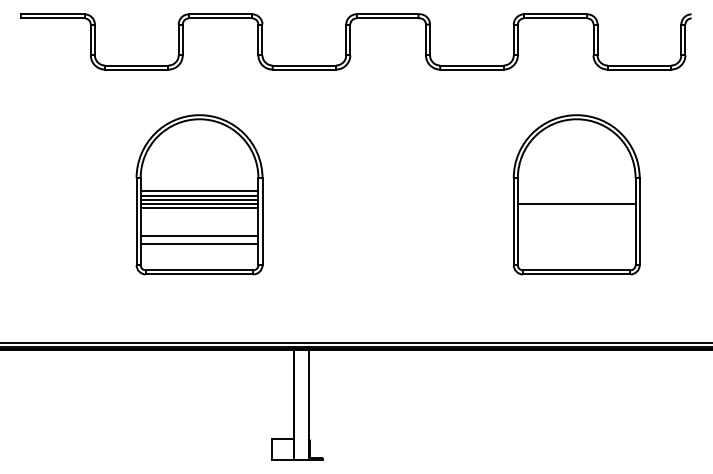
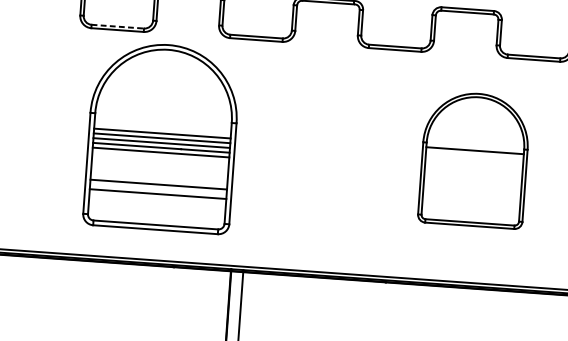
line: (136, 65) -> (117, 26), solid -> dashed
part: (199, 194) -> (162, 137), size x1.4
line: (576, 203) -> (474, 150), moved

